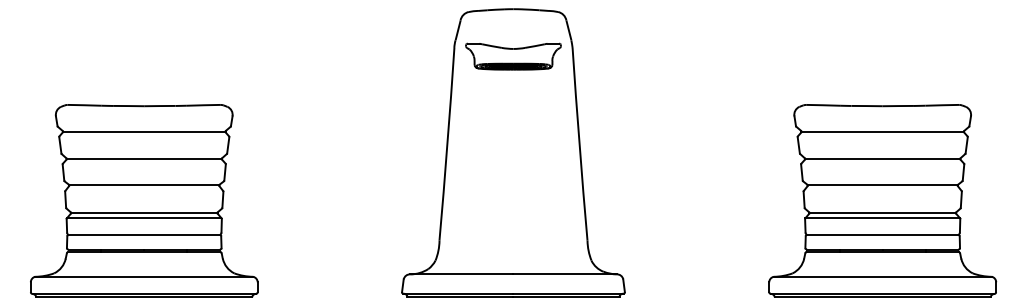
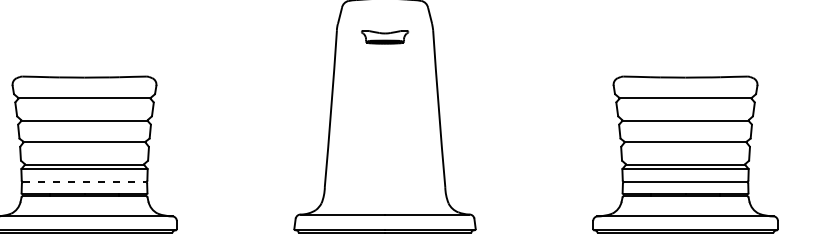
part: (513, 56) -> (385, 37), size x0.6
line: (144, 234) -> (84, 182), solid -> dashed

